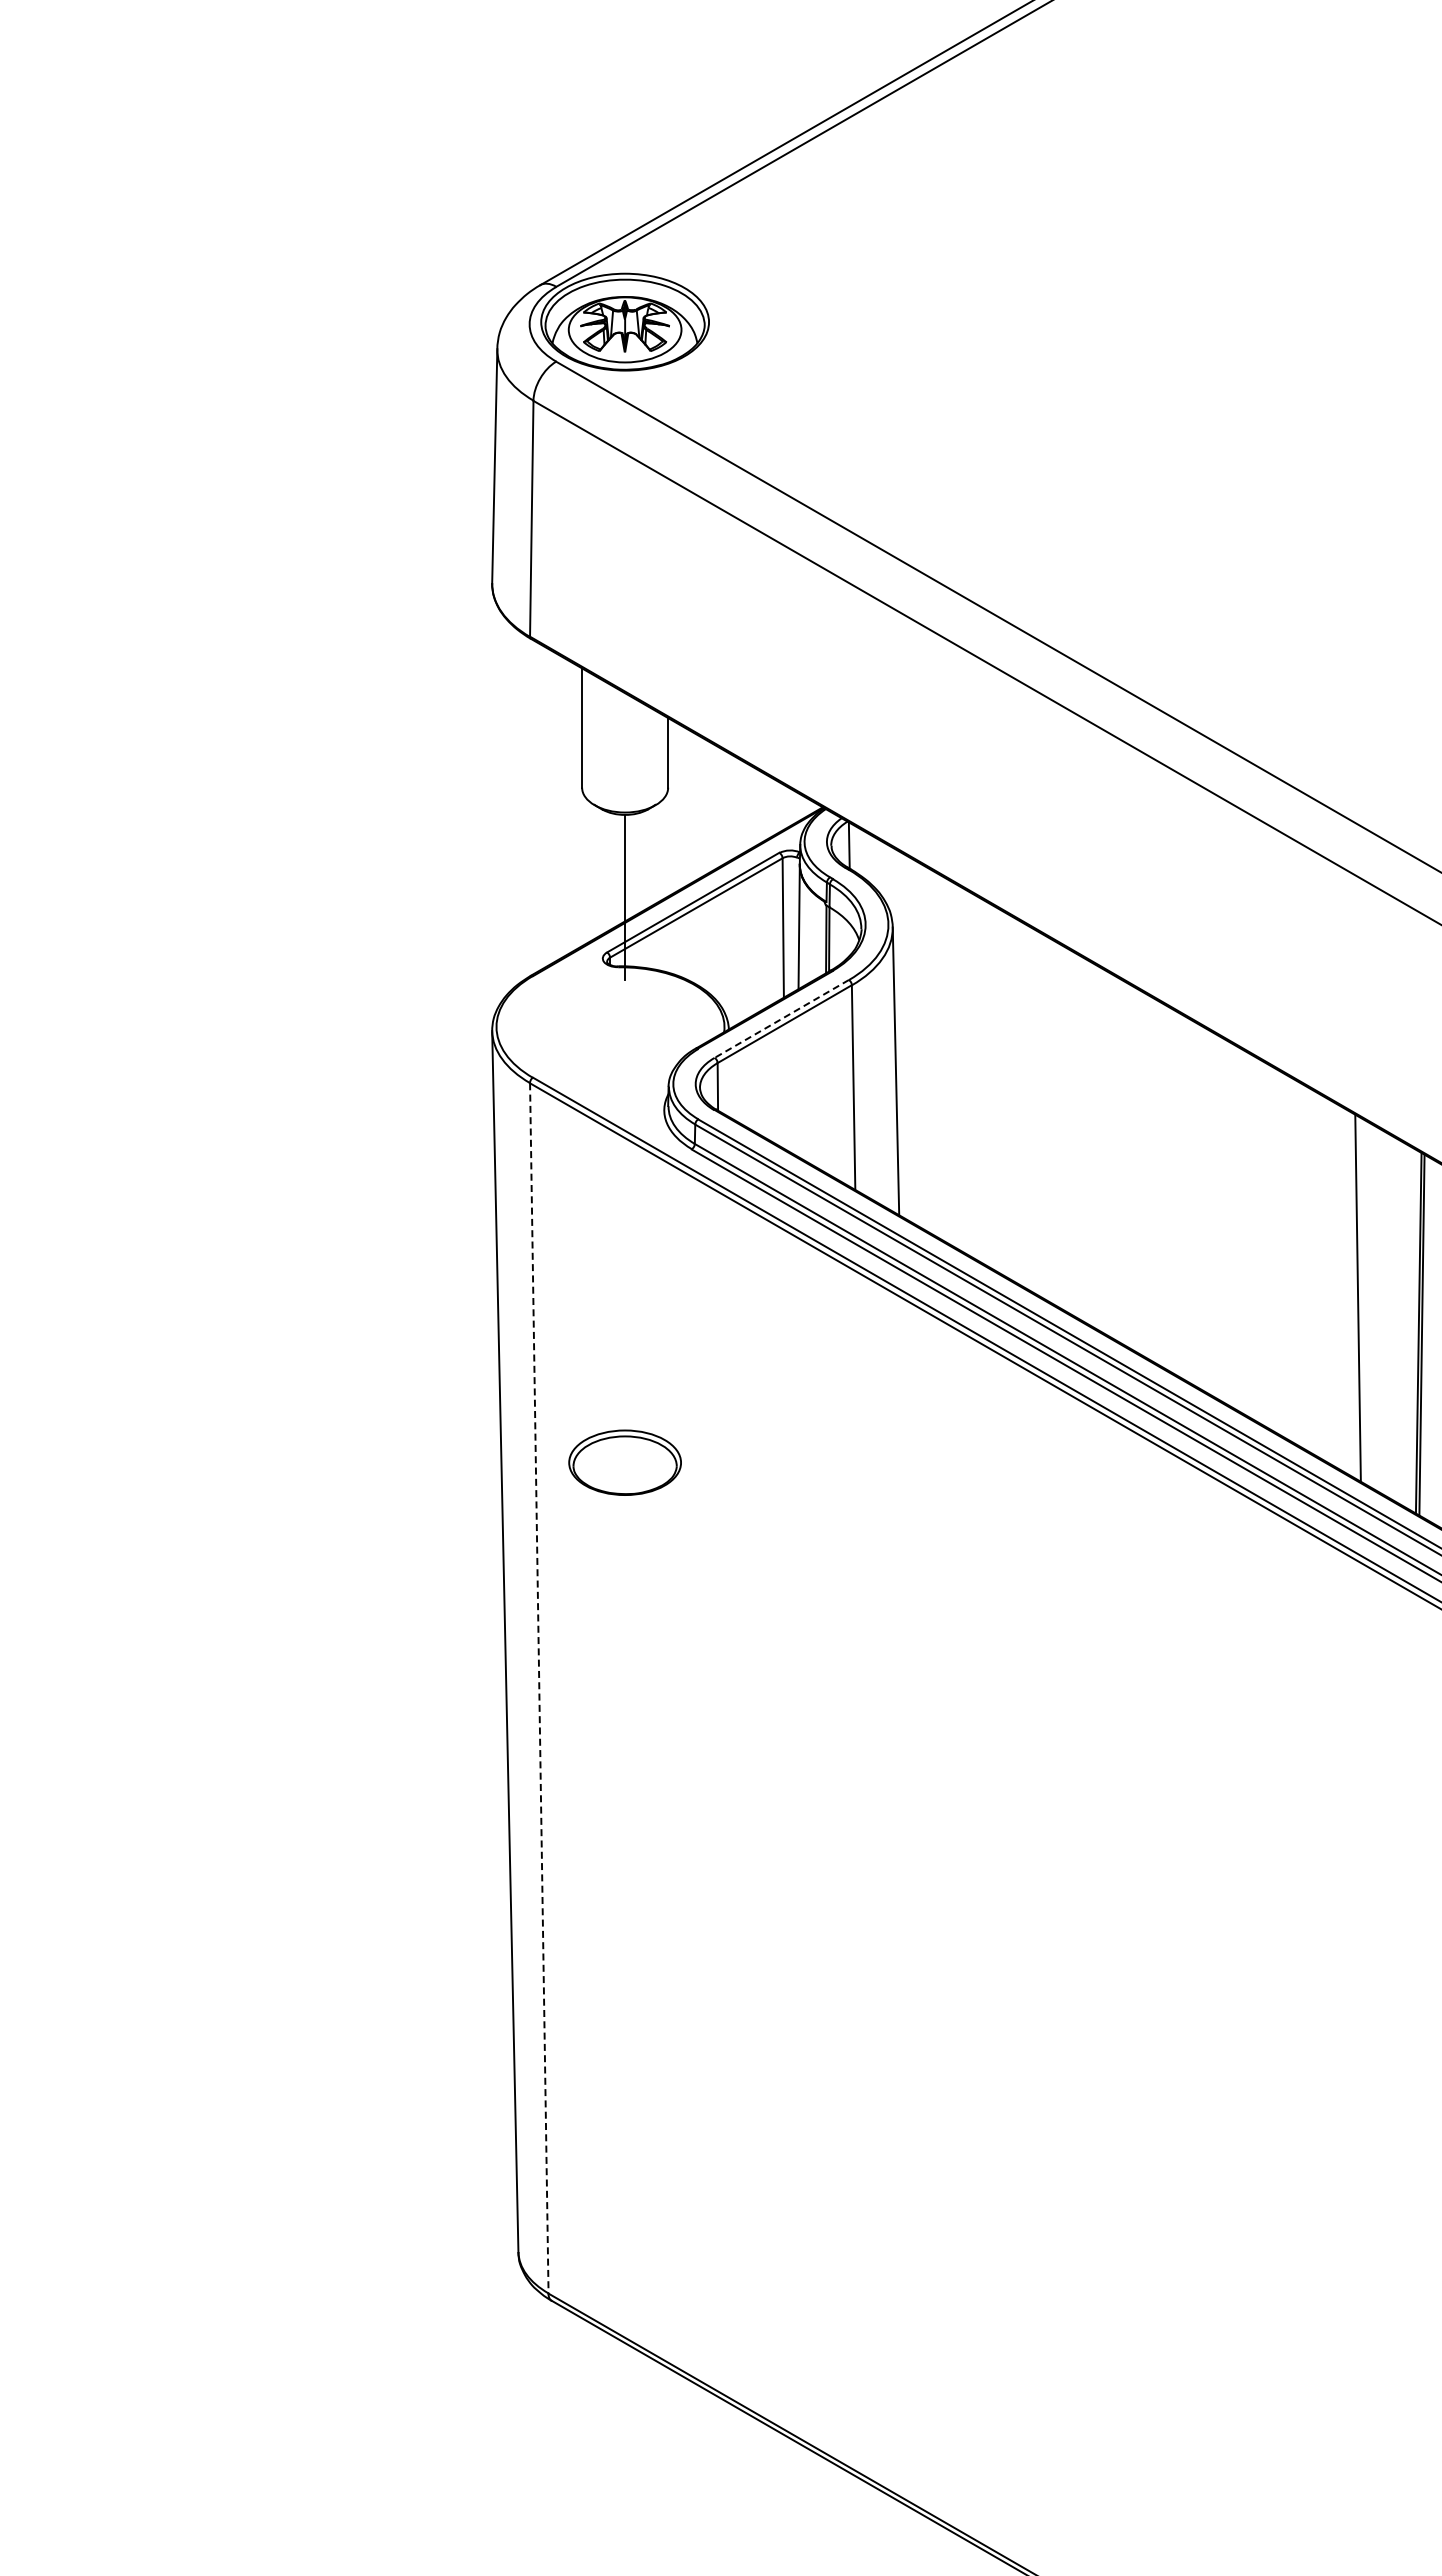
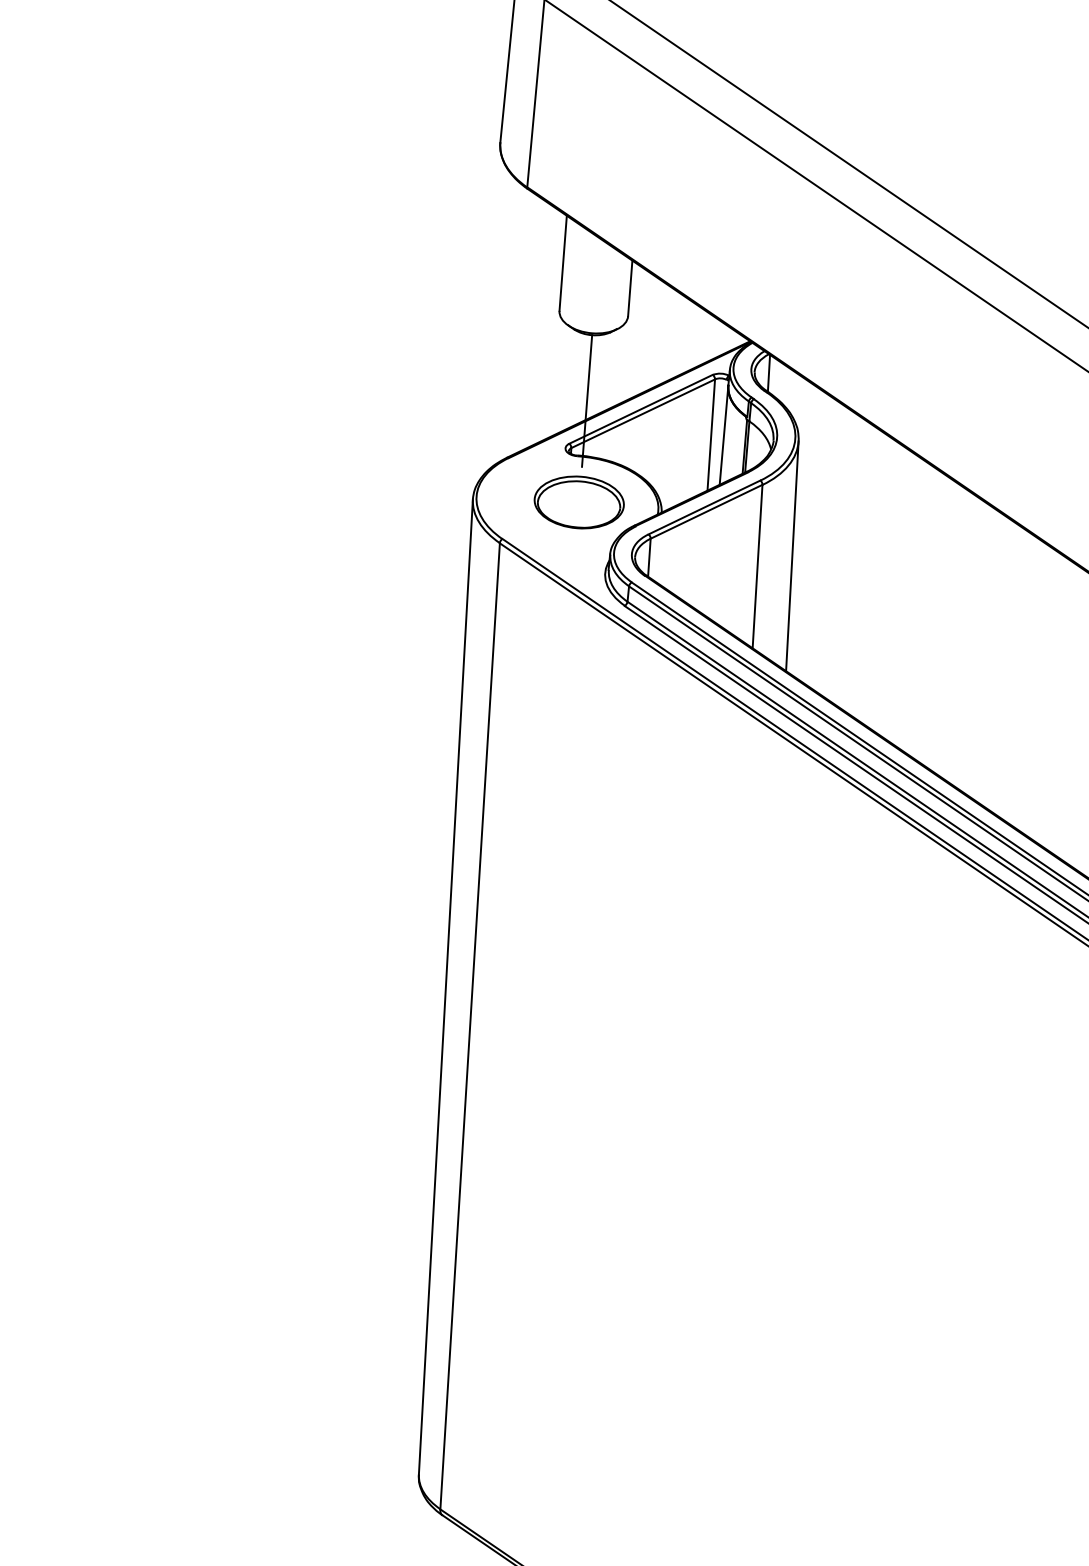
line: (781, 1018) -> (704, 507), dashed -> solid
part: (624, 1462) -> (578, 502), moved
line: (539, 1688) -> (470, 1026), dashed -> solid

